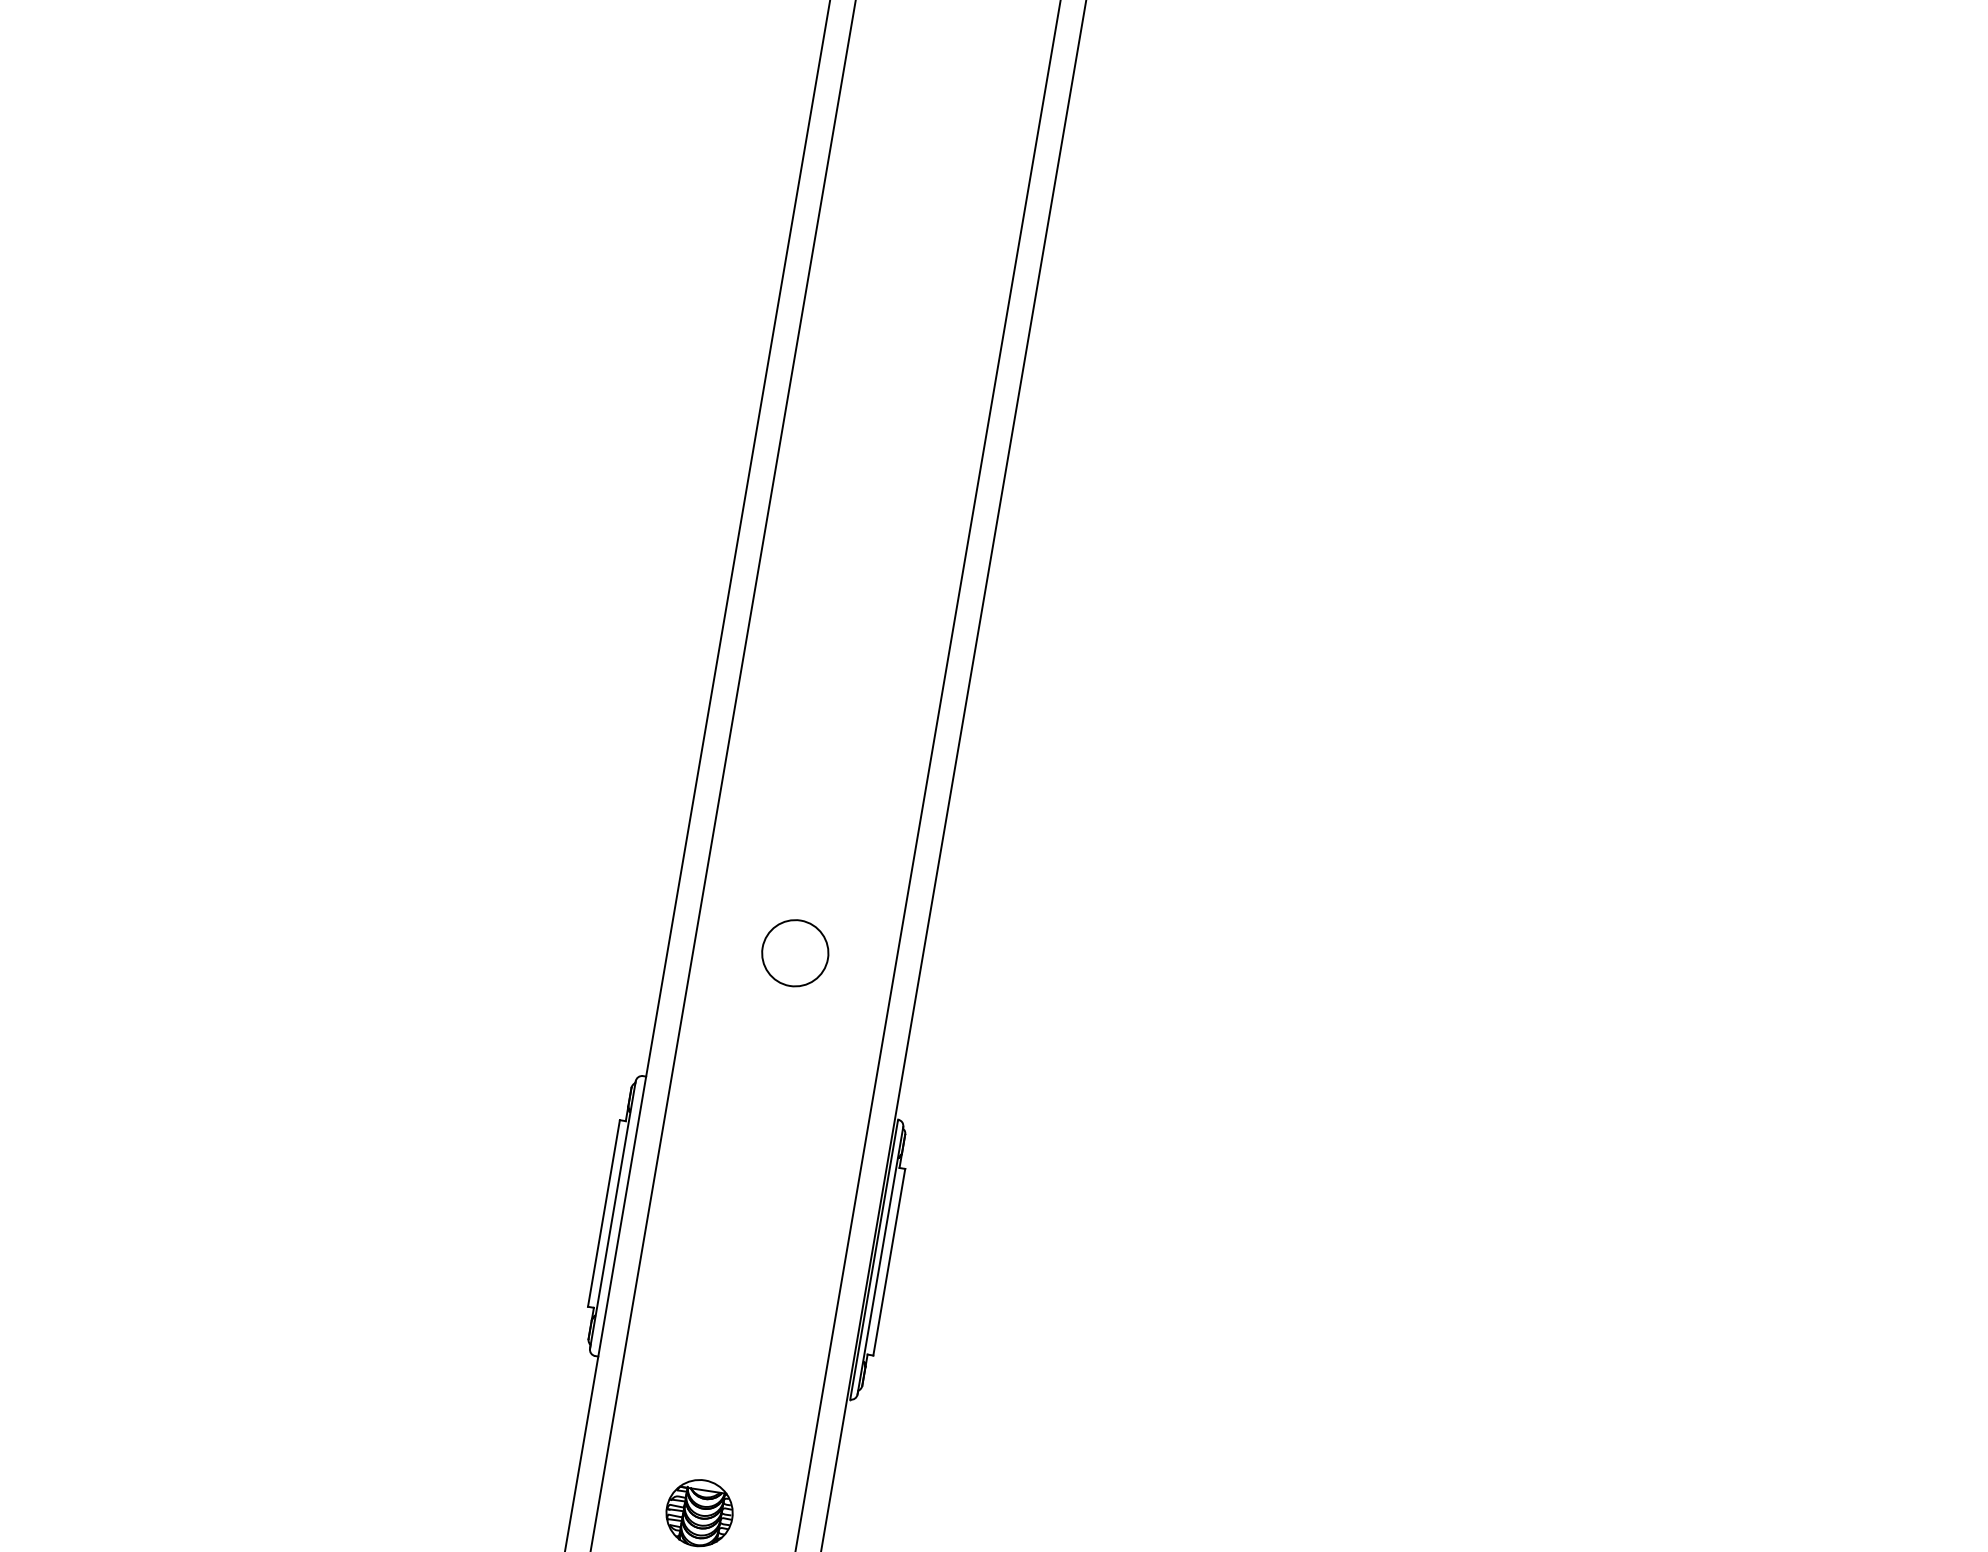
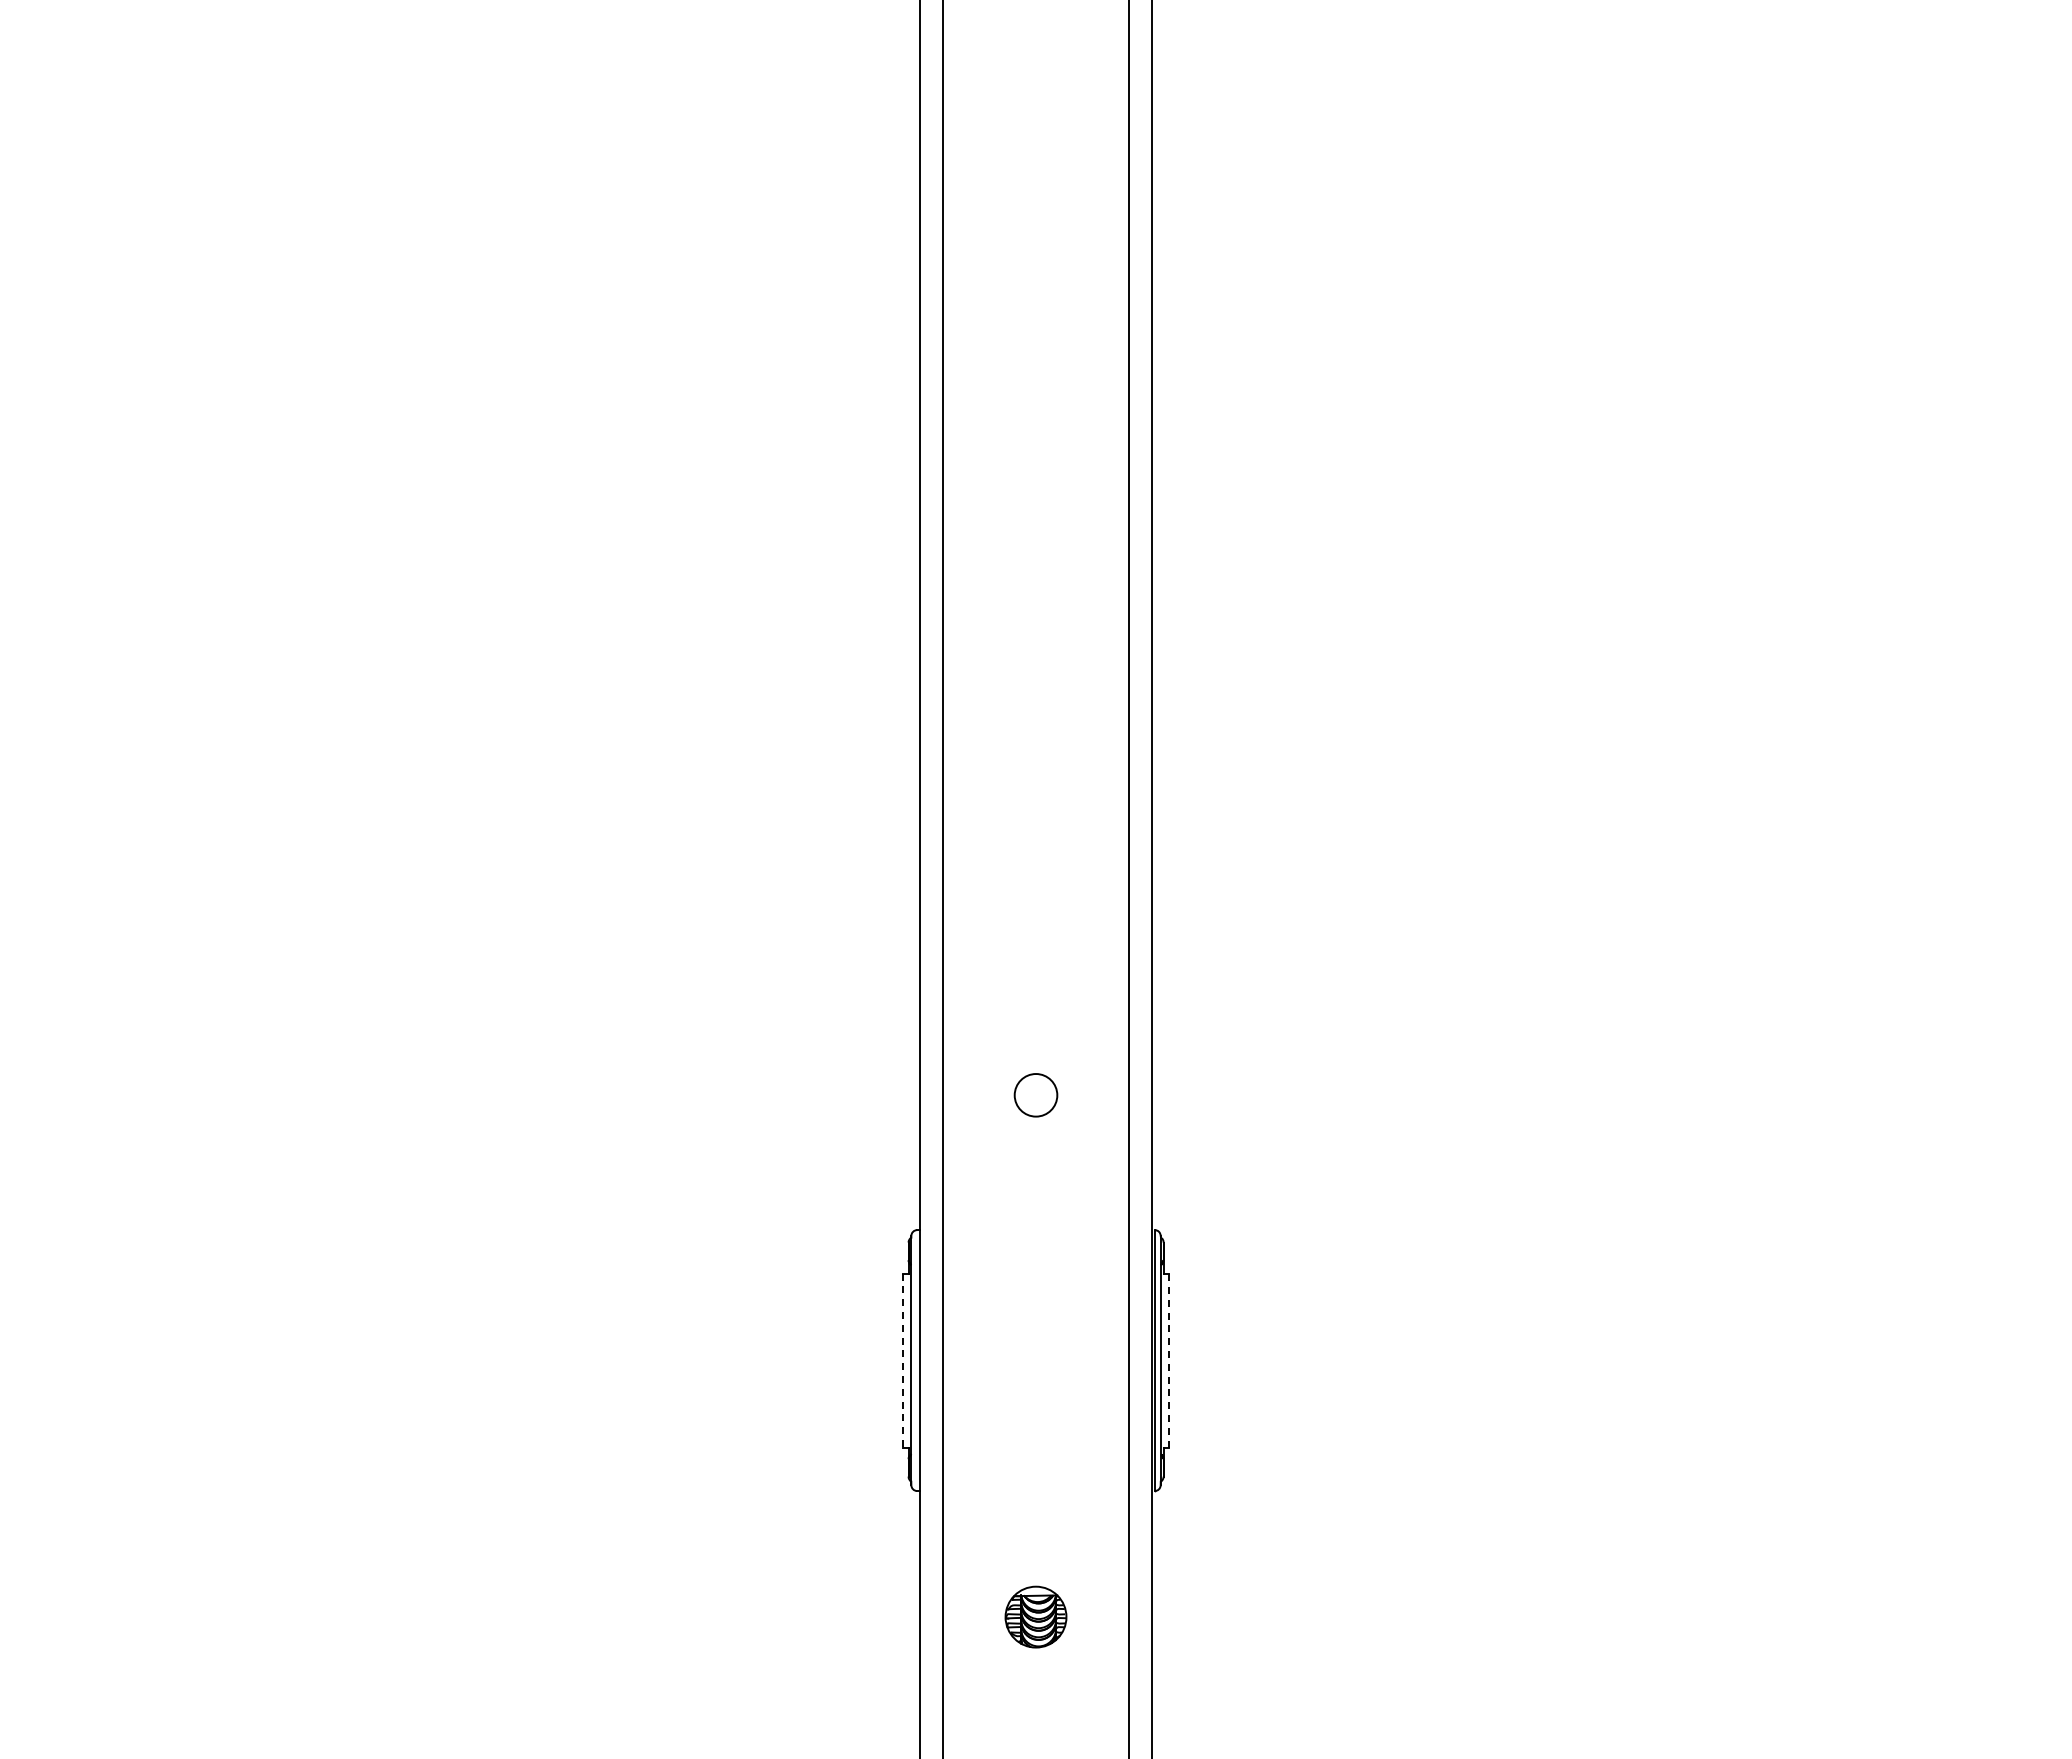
circle: (794, 952) -> (1035, 1094), size x0.7
line: (604, 1213) -> (903, 1360), solid -> dashed
line: (888, 1262) -> (1168, 1360), solid -> dashed

